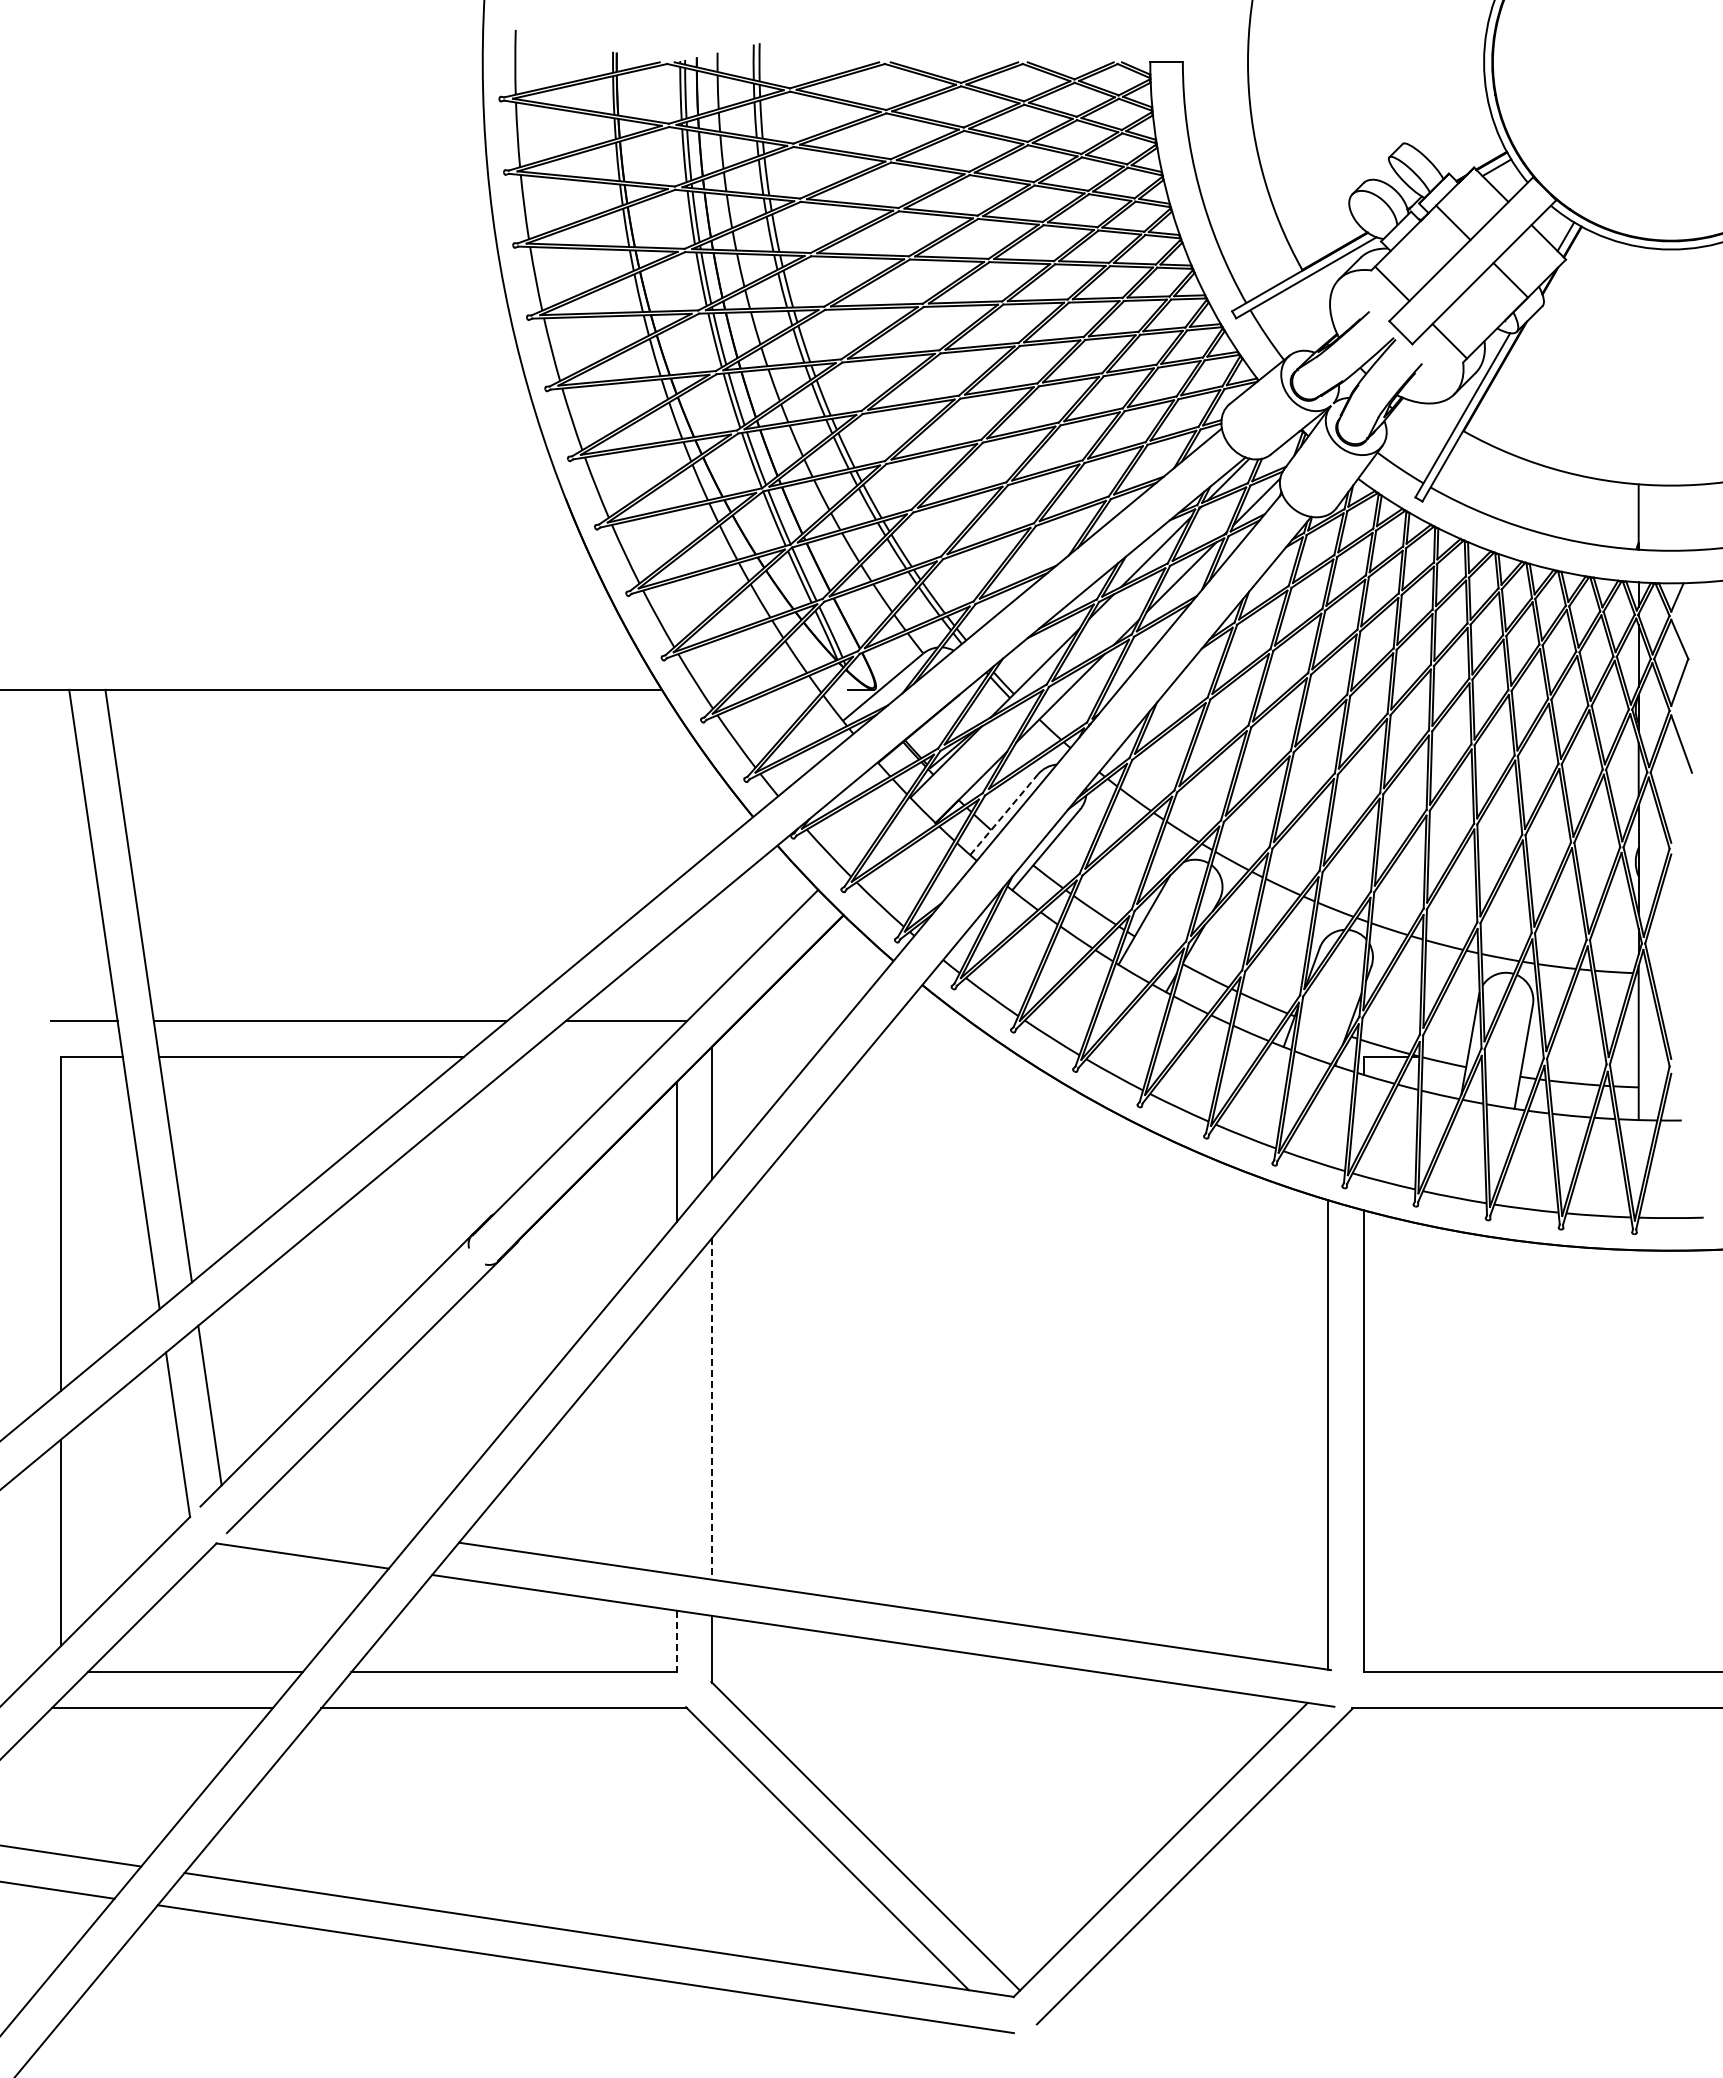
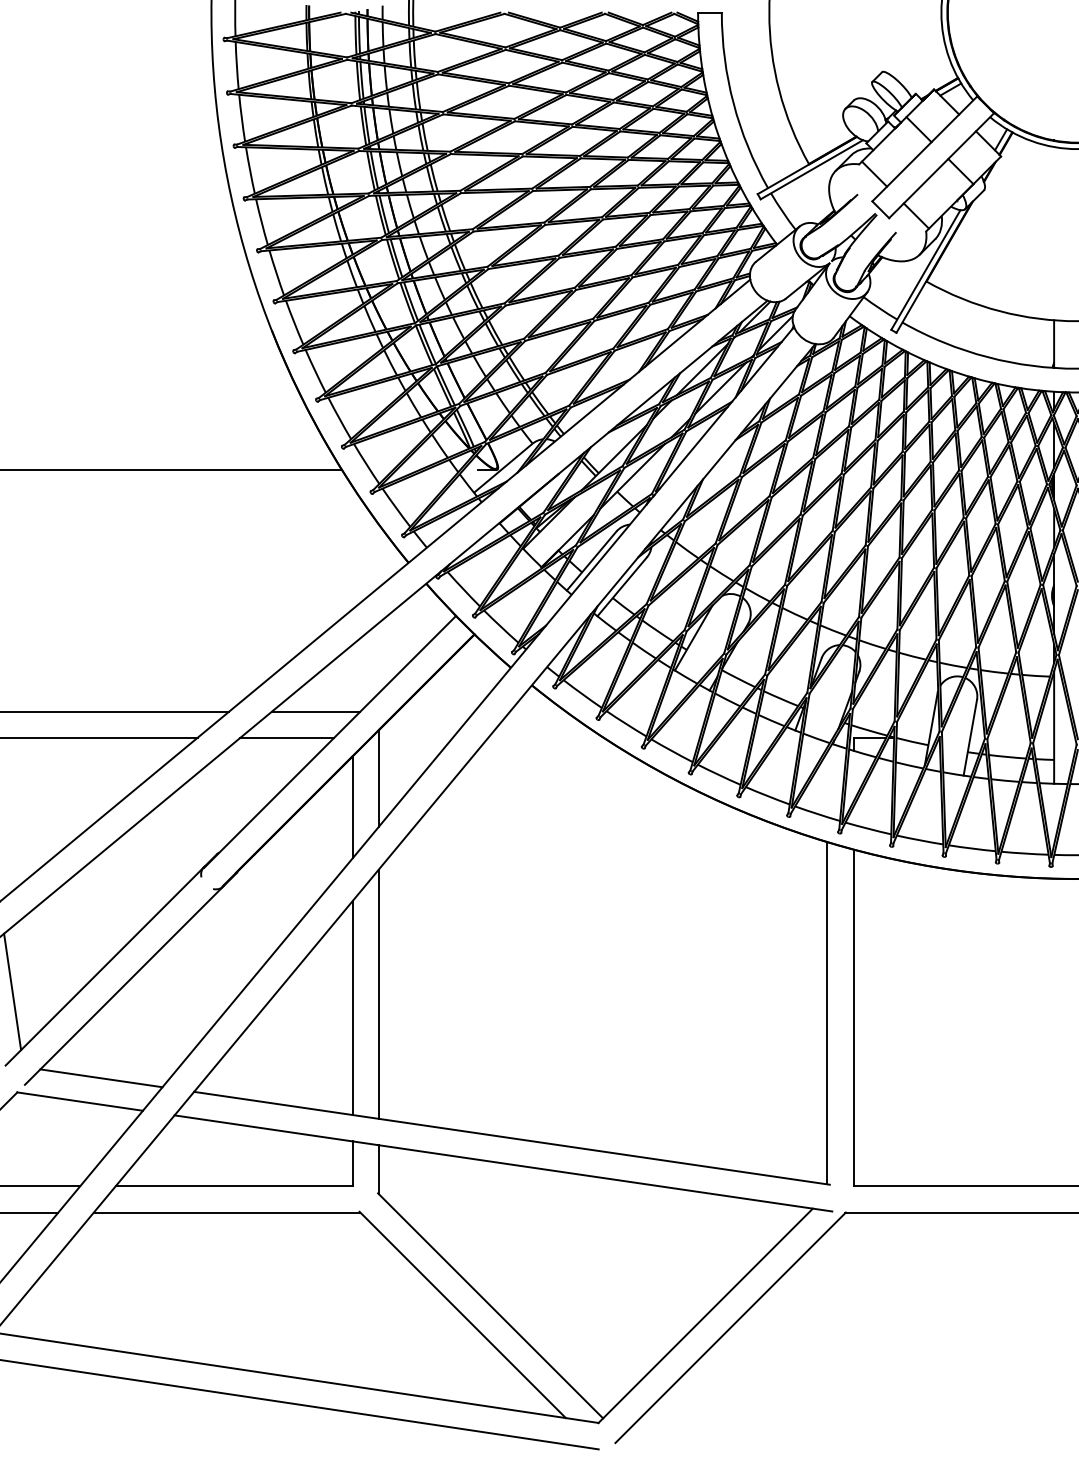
line: (1004, 814) -> (591, 561), dashed -> solid
line: (586, 1057) -> (287, 738), added
line: (712, 1408) -> (378, 994), dashed -> solid
line: (676, 1427) -> (352, 1007), added
line: (331, 1523) -> (101, 1077), added
line: (676, 1641) -> (352, 1163), dashed -> solid

